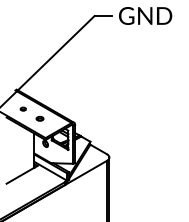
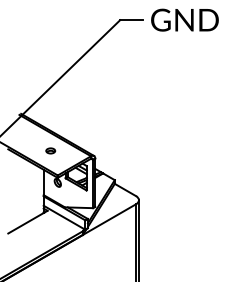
part: (22, 108) -> (28, 137), removed

